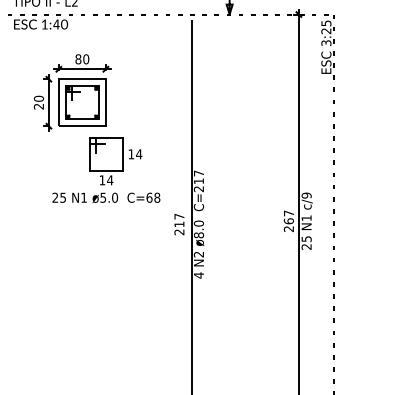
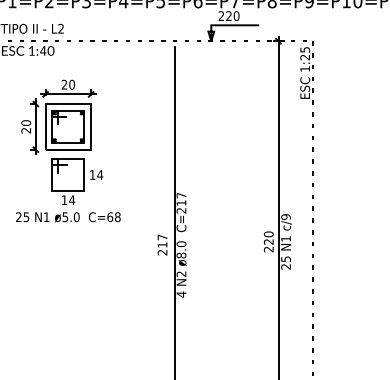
text: (326, 43) -> (305, 69), 3:25 -> 1:25
text: (78, 59) -> (64, 84), 80 -> 20
part: (106, 169) -> (68, 189), moved
text: (288, 217) -> (268, 238), 267 -> 220

